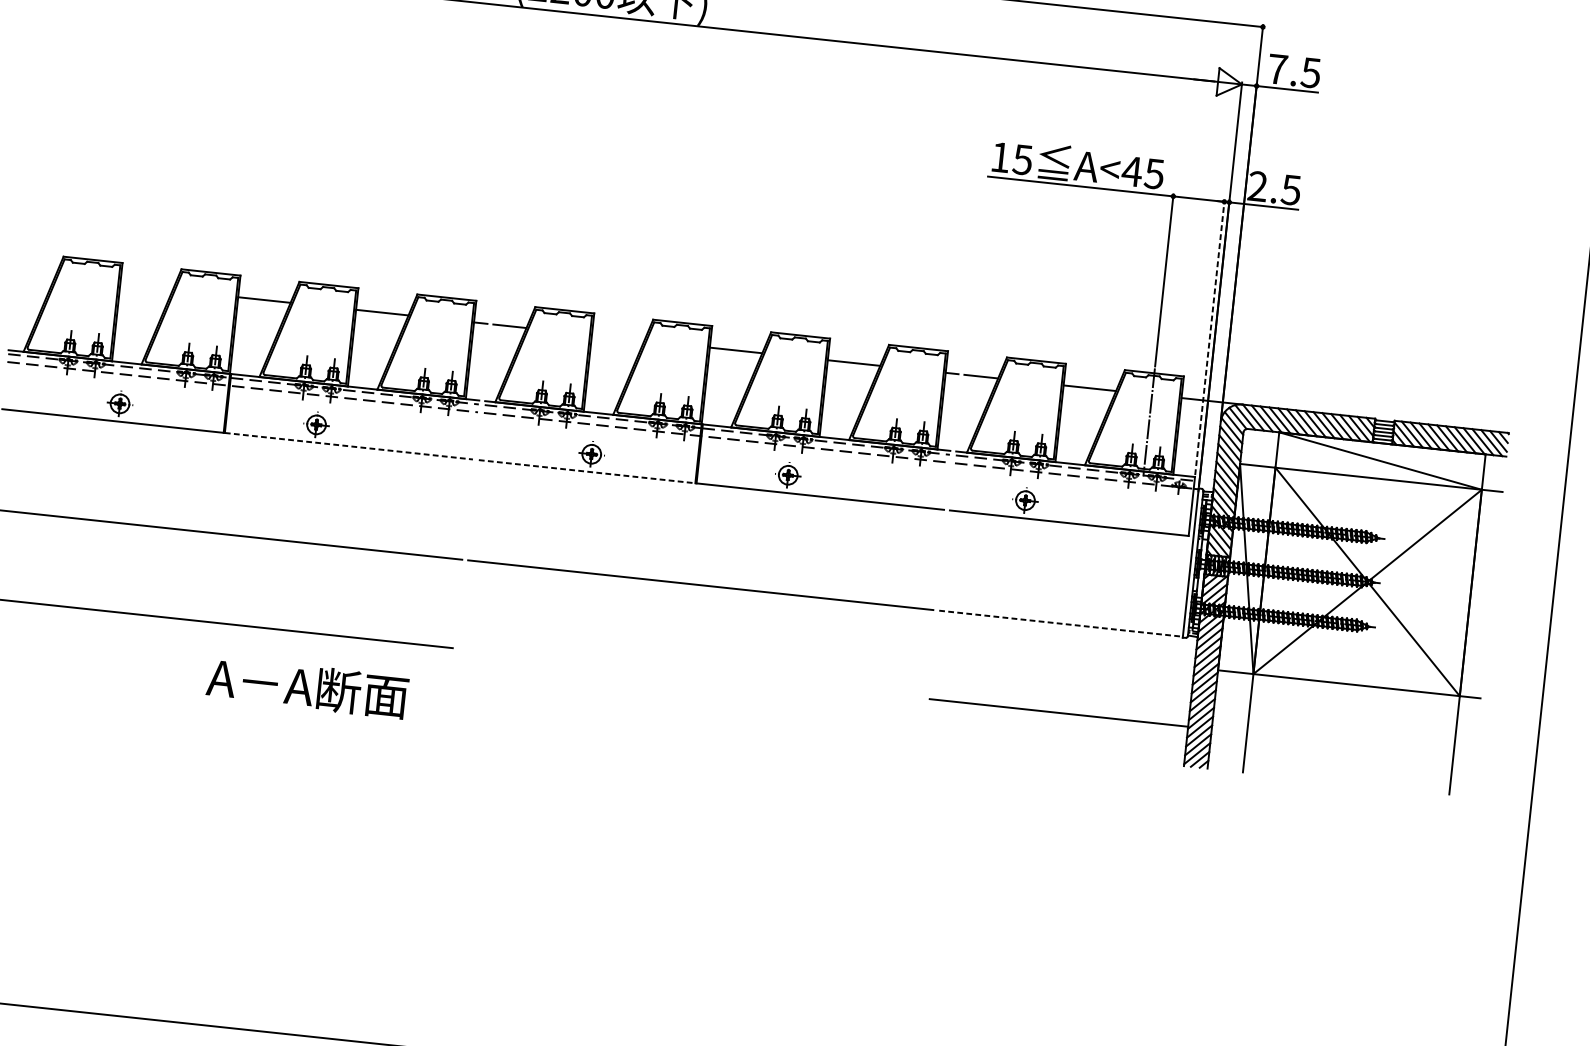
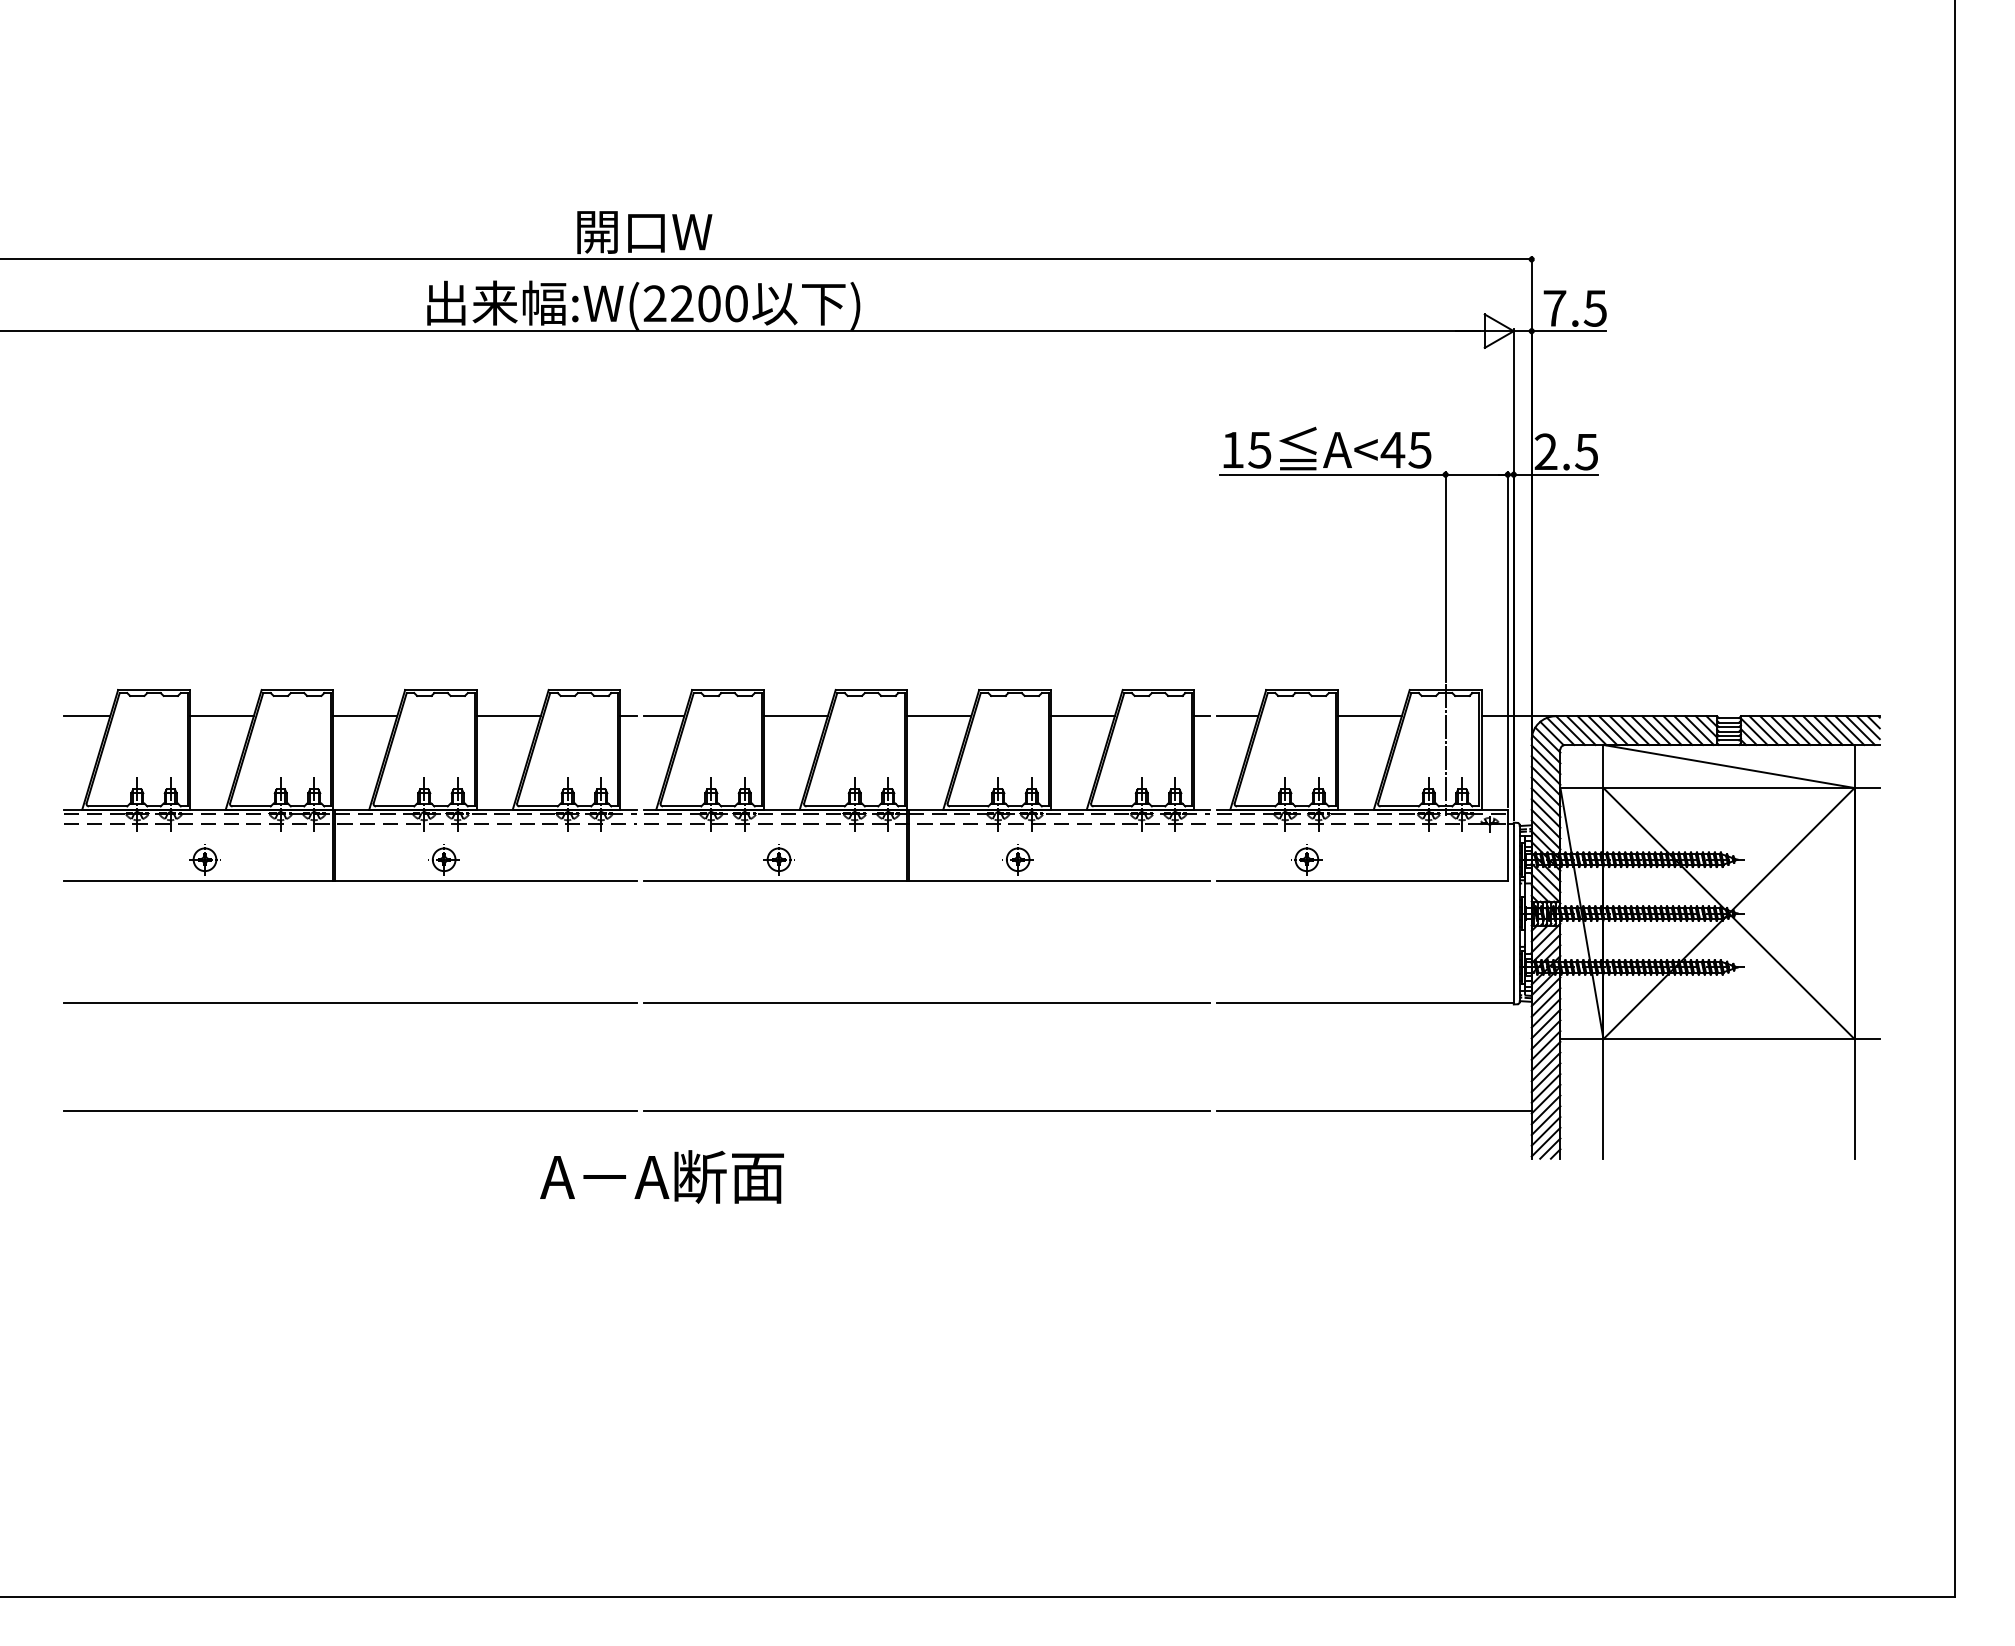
line: (36, 275) -> (87, 716), added
line: (146, 287) -> (221, 716), added
line: (1209, 337) -> (1507, 639), dashed -> solid
line: (617, 338) -> (795, 716), added
line: (348, 446) -> (485, 881), dashed -> solid
line: (586, 471) -> (775, 881), dashed -> solid
line: (1061, 623) -> (1366, 1003), dashed -> solid
line: (690, 673) -> (926, 1110), added
text: (307, 687) -> (661, 1176), moved

